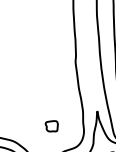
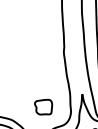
part: (51, 125) -> (43, 106), size x1.67

